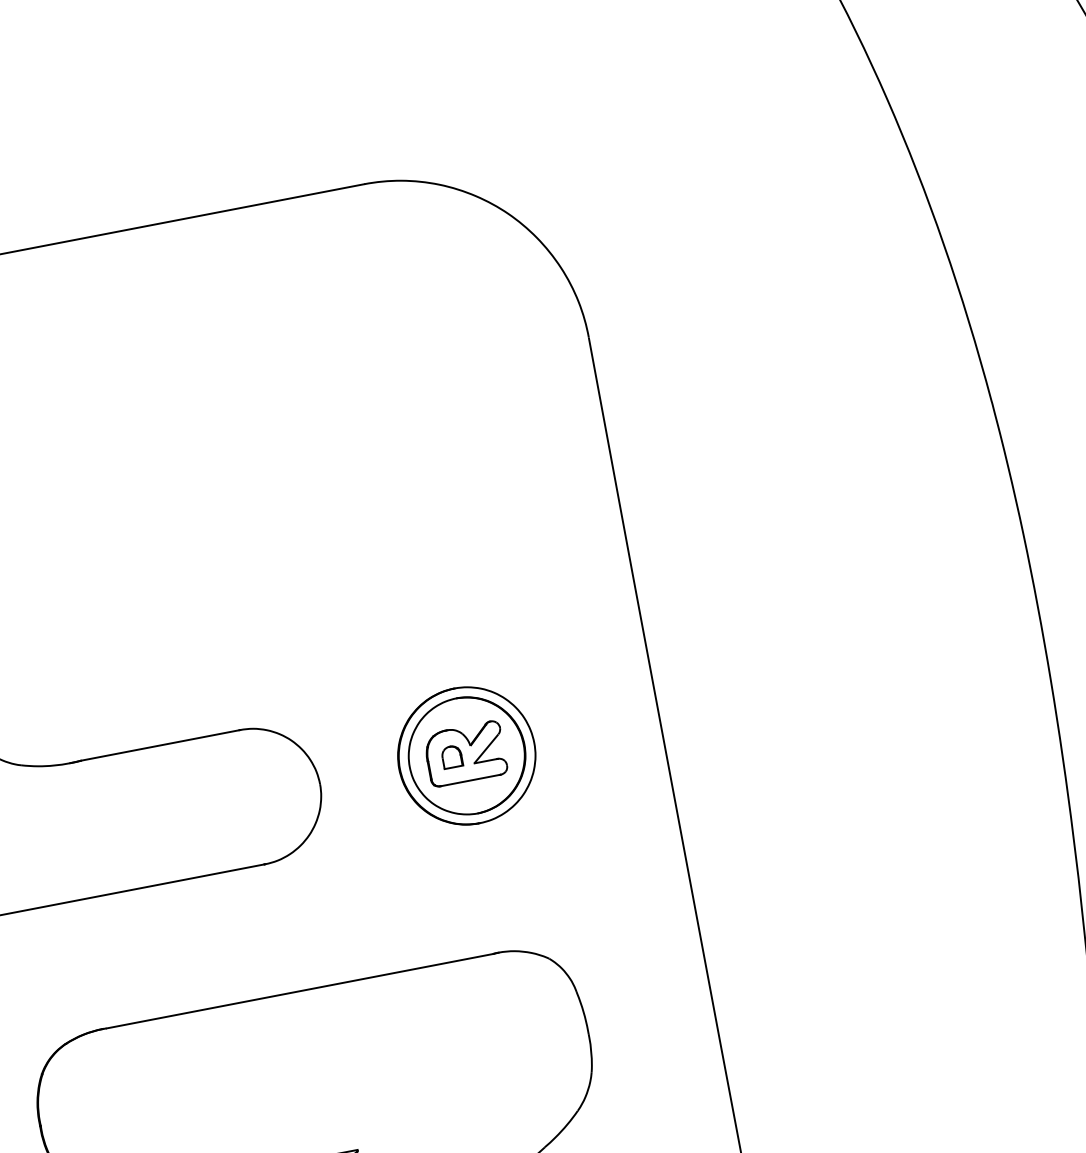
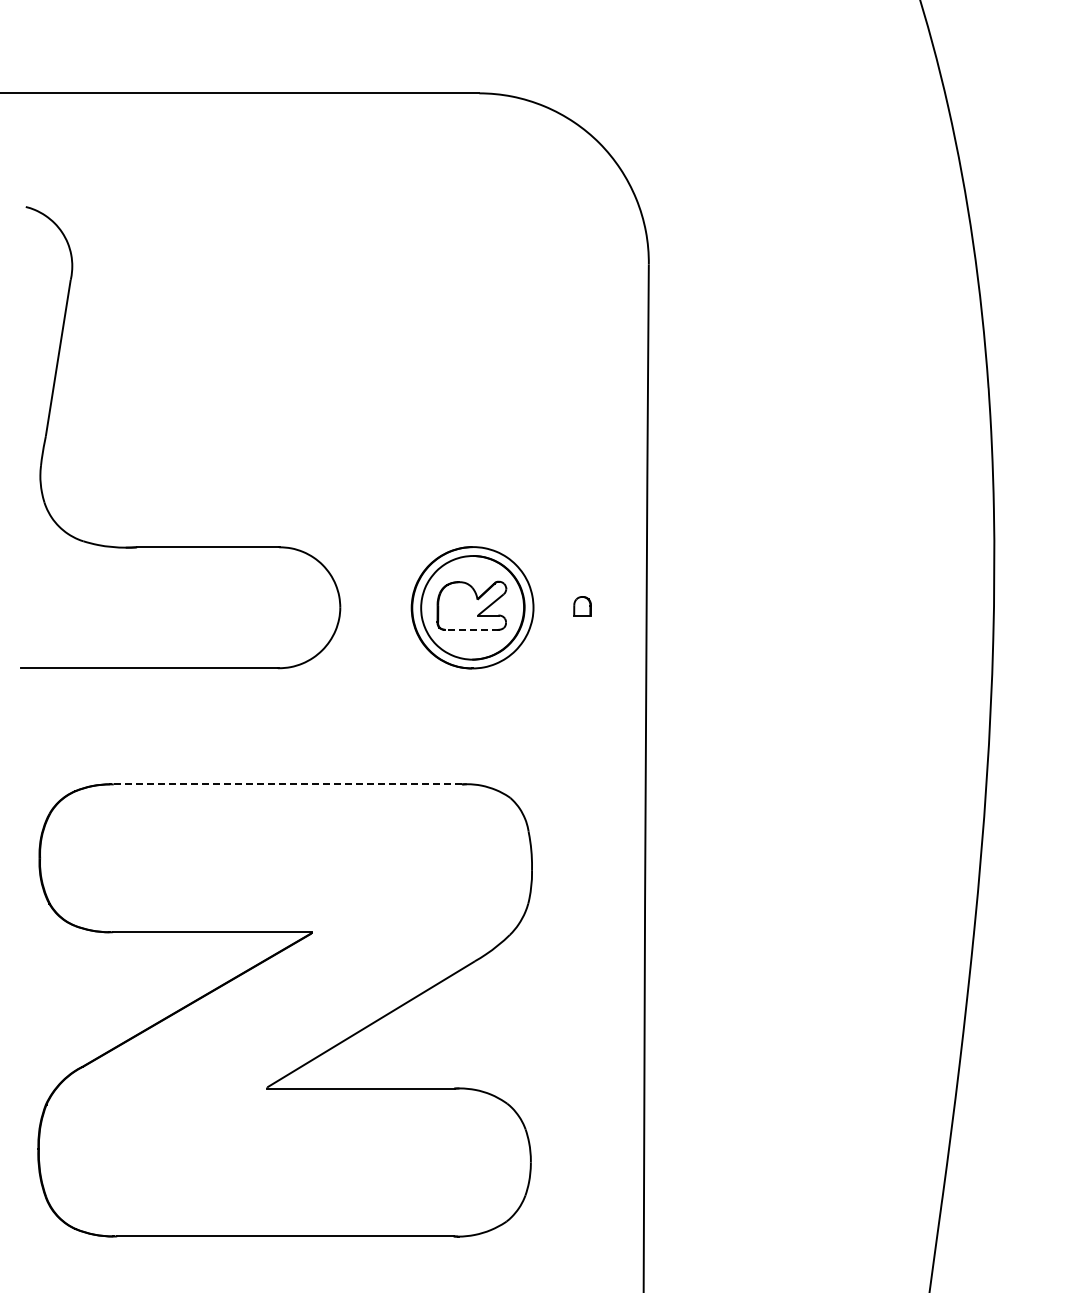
part: (451, 757) -> (582, 606), moved
line: (471, 780) -> (472, 629), solid -> dashed
line: (300, 991) -> (288, 784), solid -> dashed

